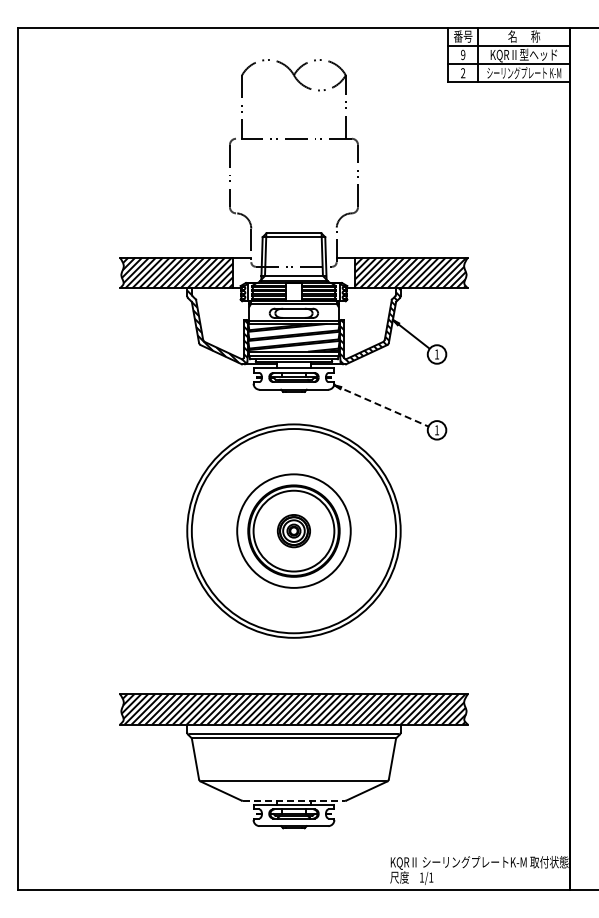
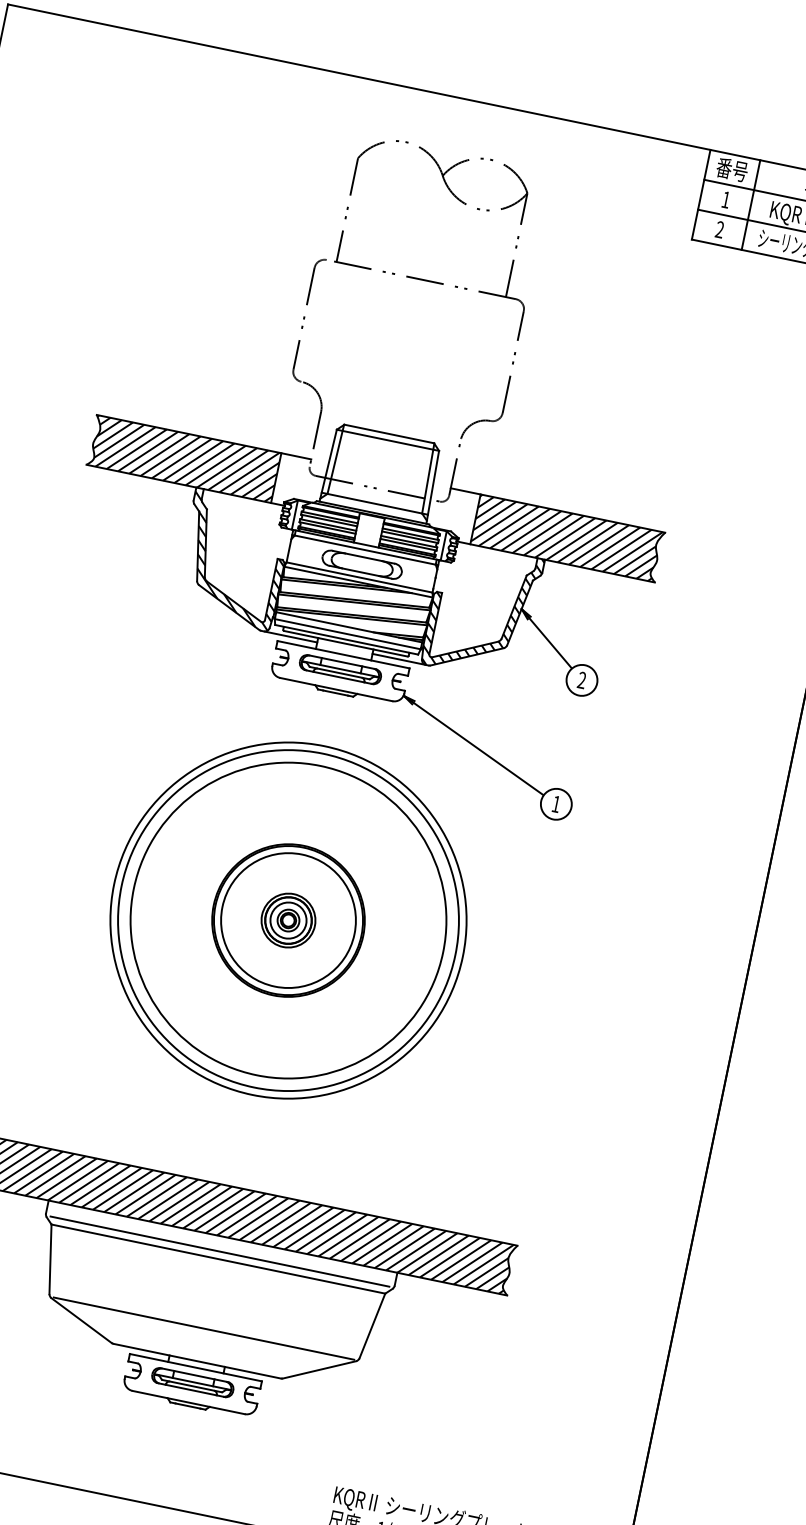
text: (463, 54) -> (726, 199), 9 -> 1
text: (436, 354) -> (581, 680), 1 -> 2
line: (381, 406) -> (473, 746), dashed -> solid
circle: (293, 530) -> (287, 919), size x1.67
line: (294, 800) -> (198, 1360), dashed -> solid

